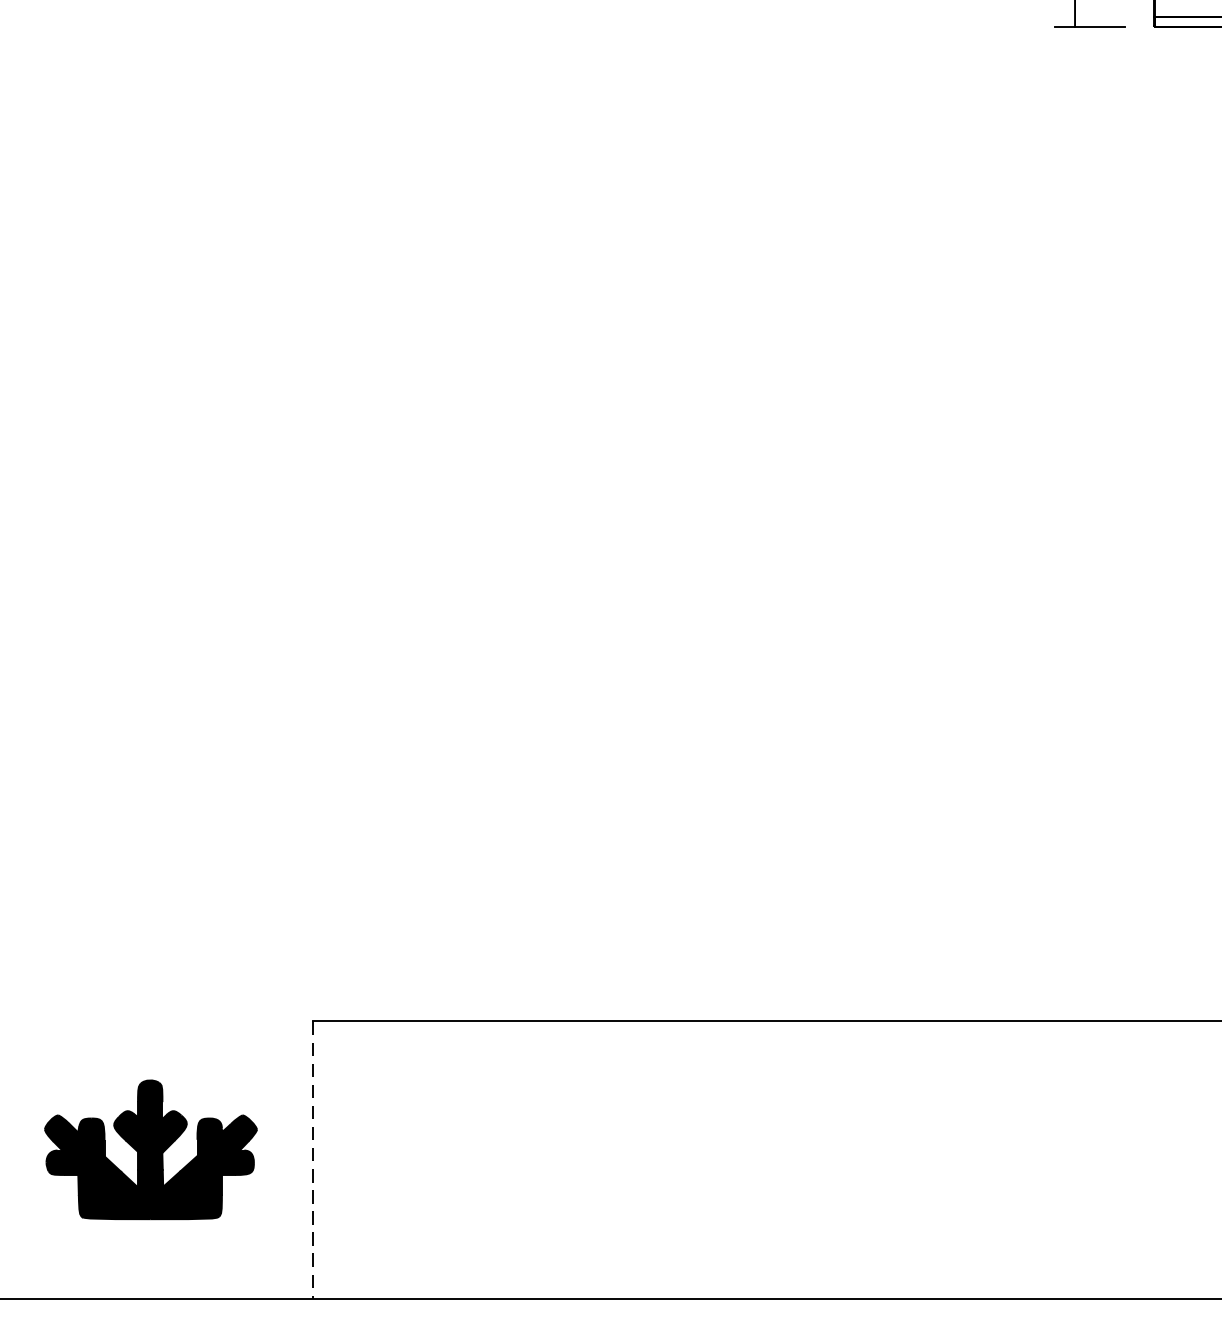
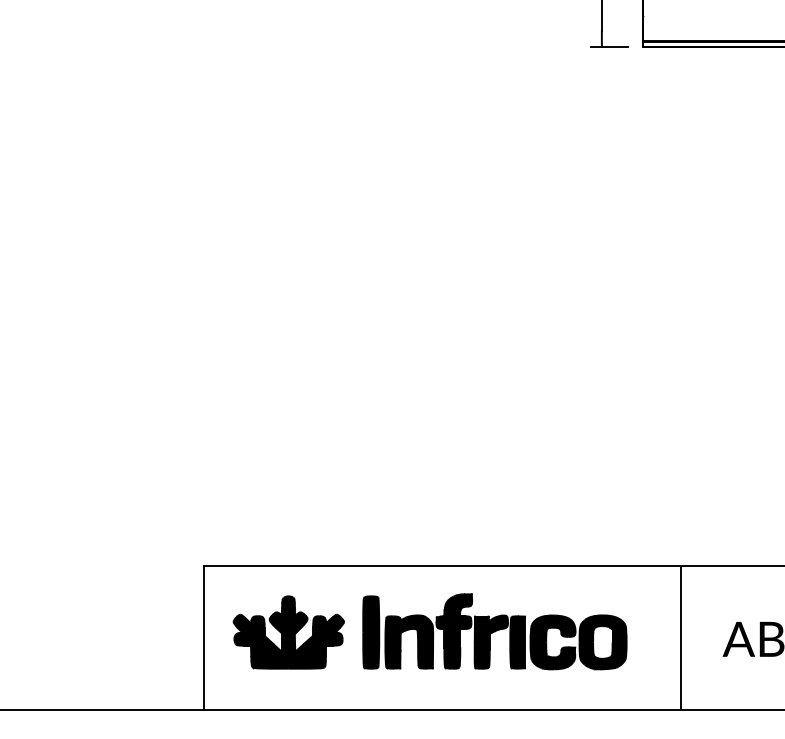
part: (869, 1147) -> (494, 631), added
part: (150, 1149) -> (288, 632), moved
line: (313, 1161) -> (204, 638), dashed -> solid

